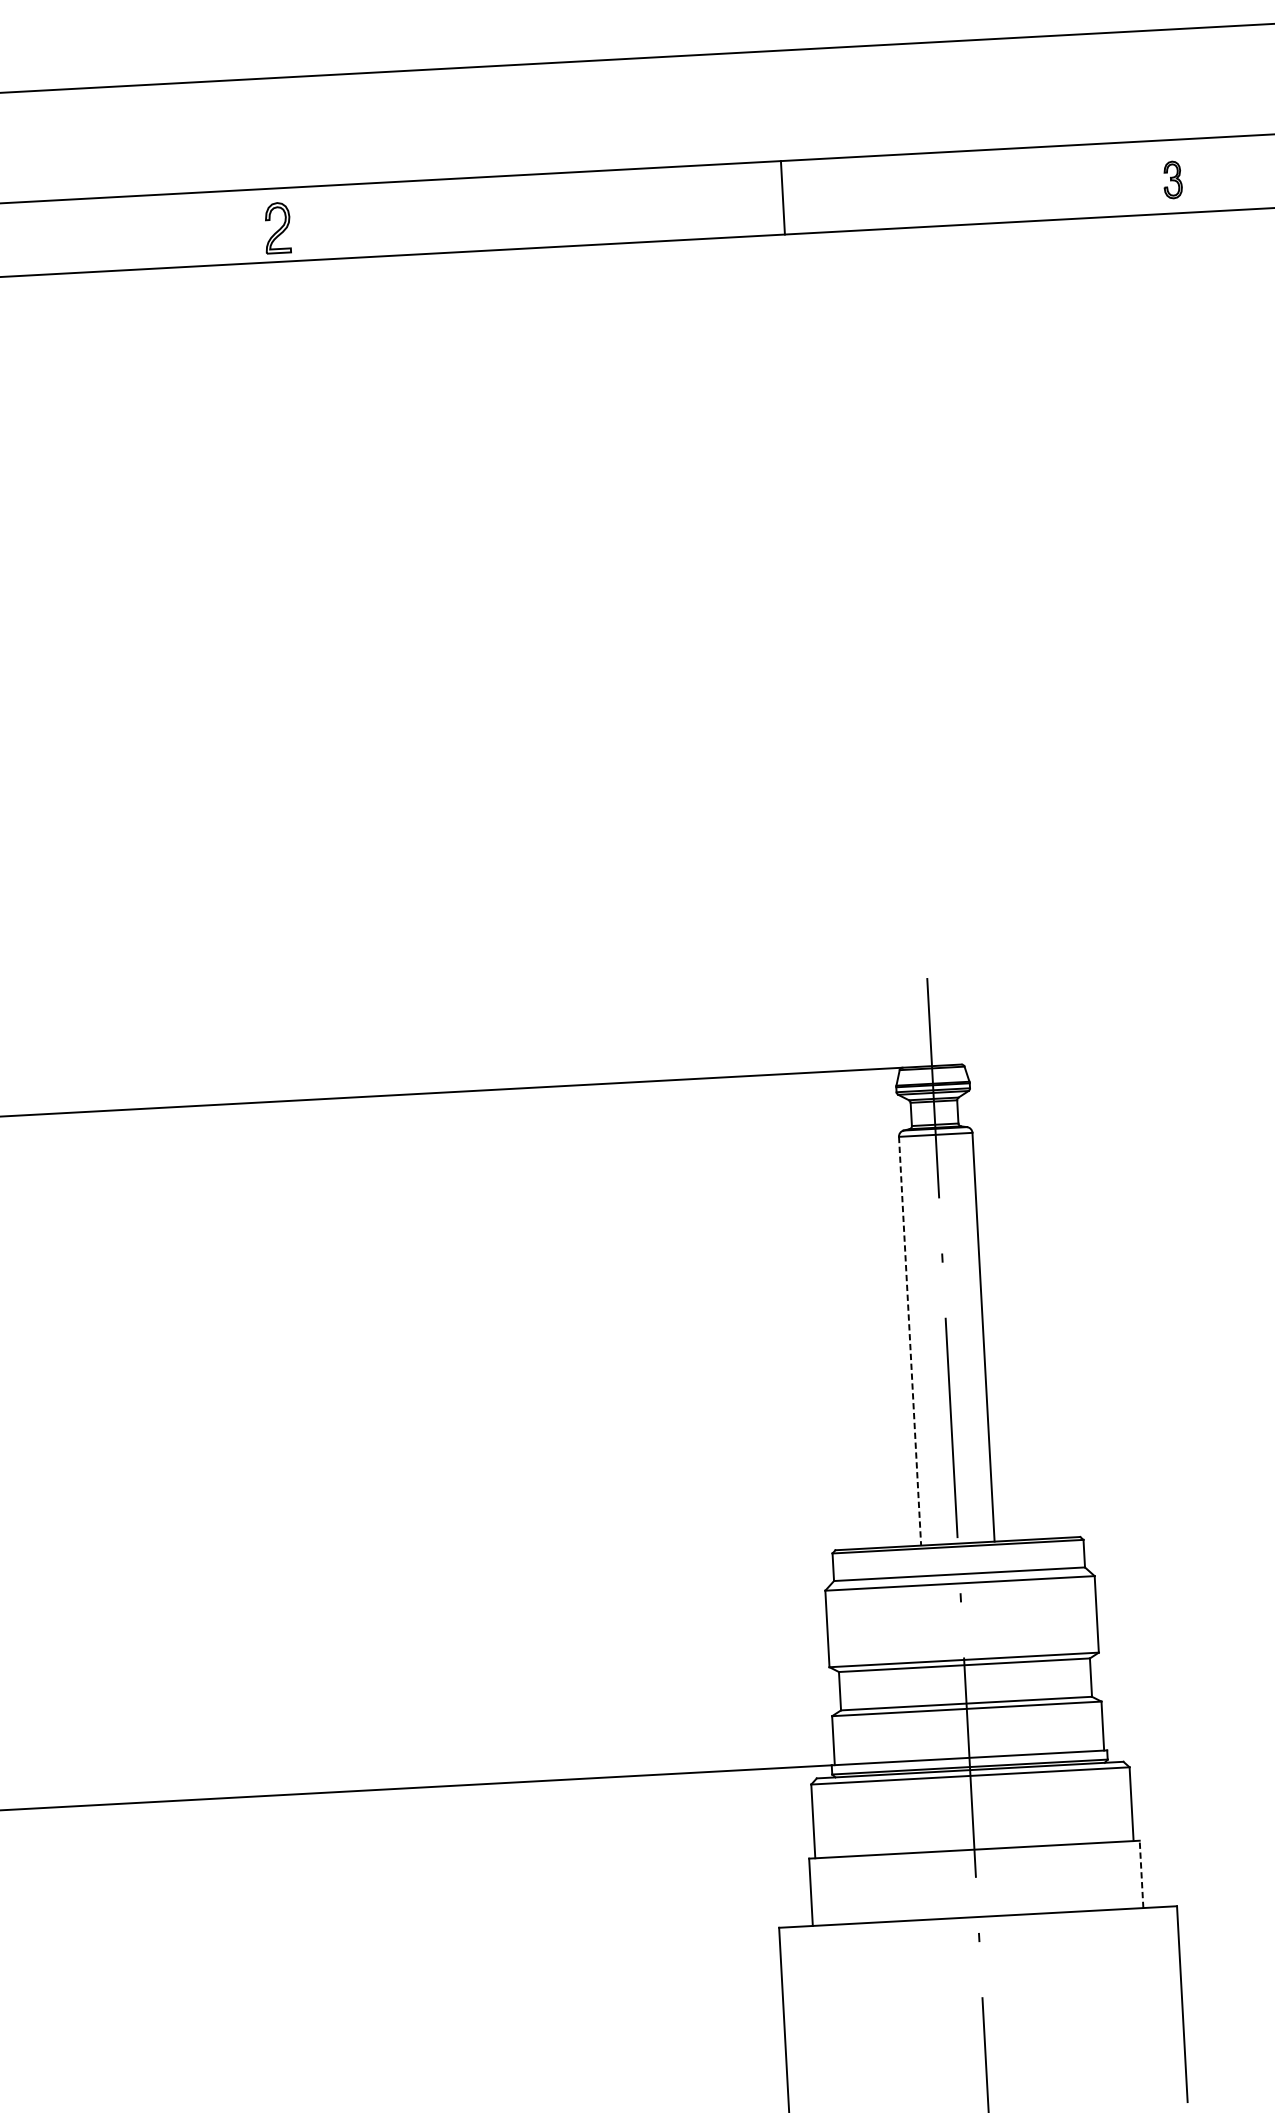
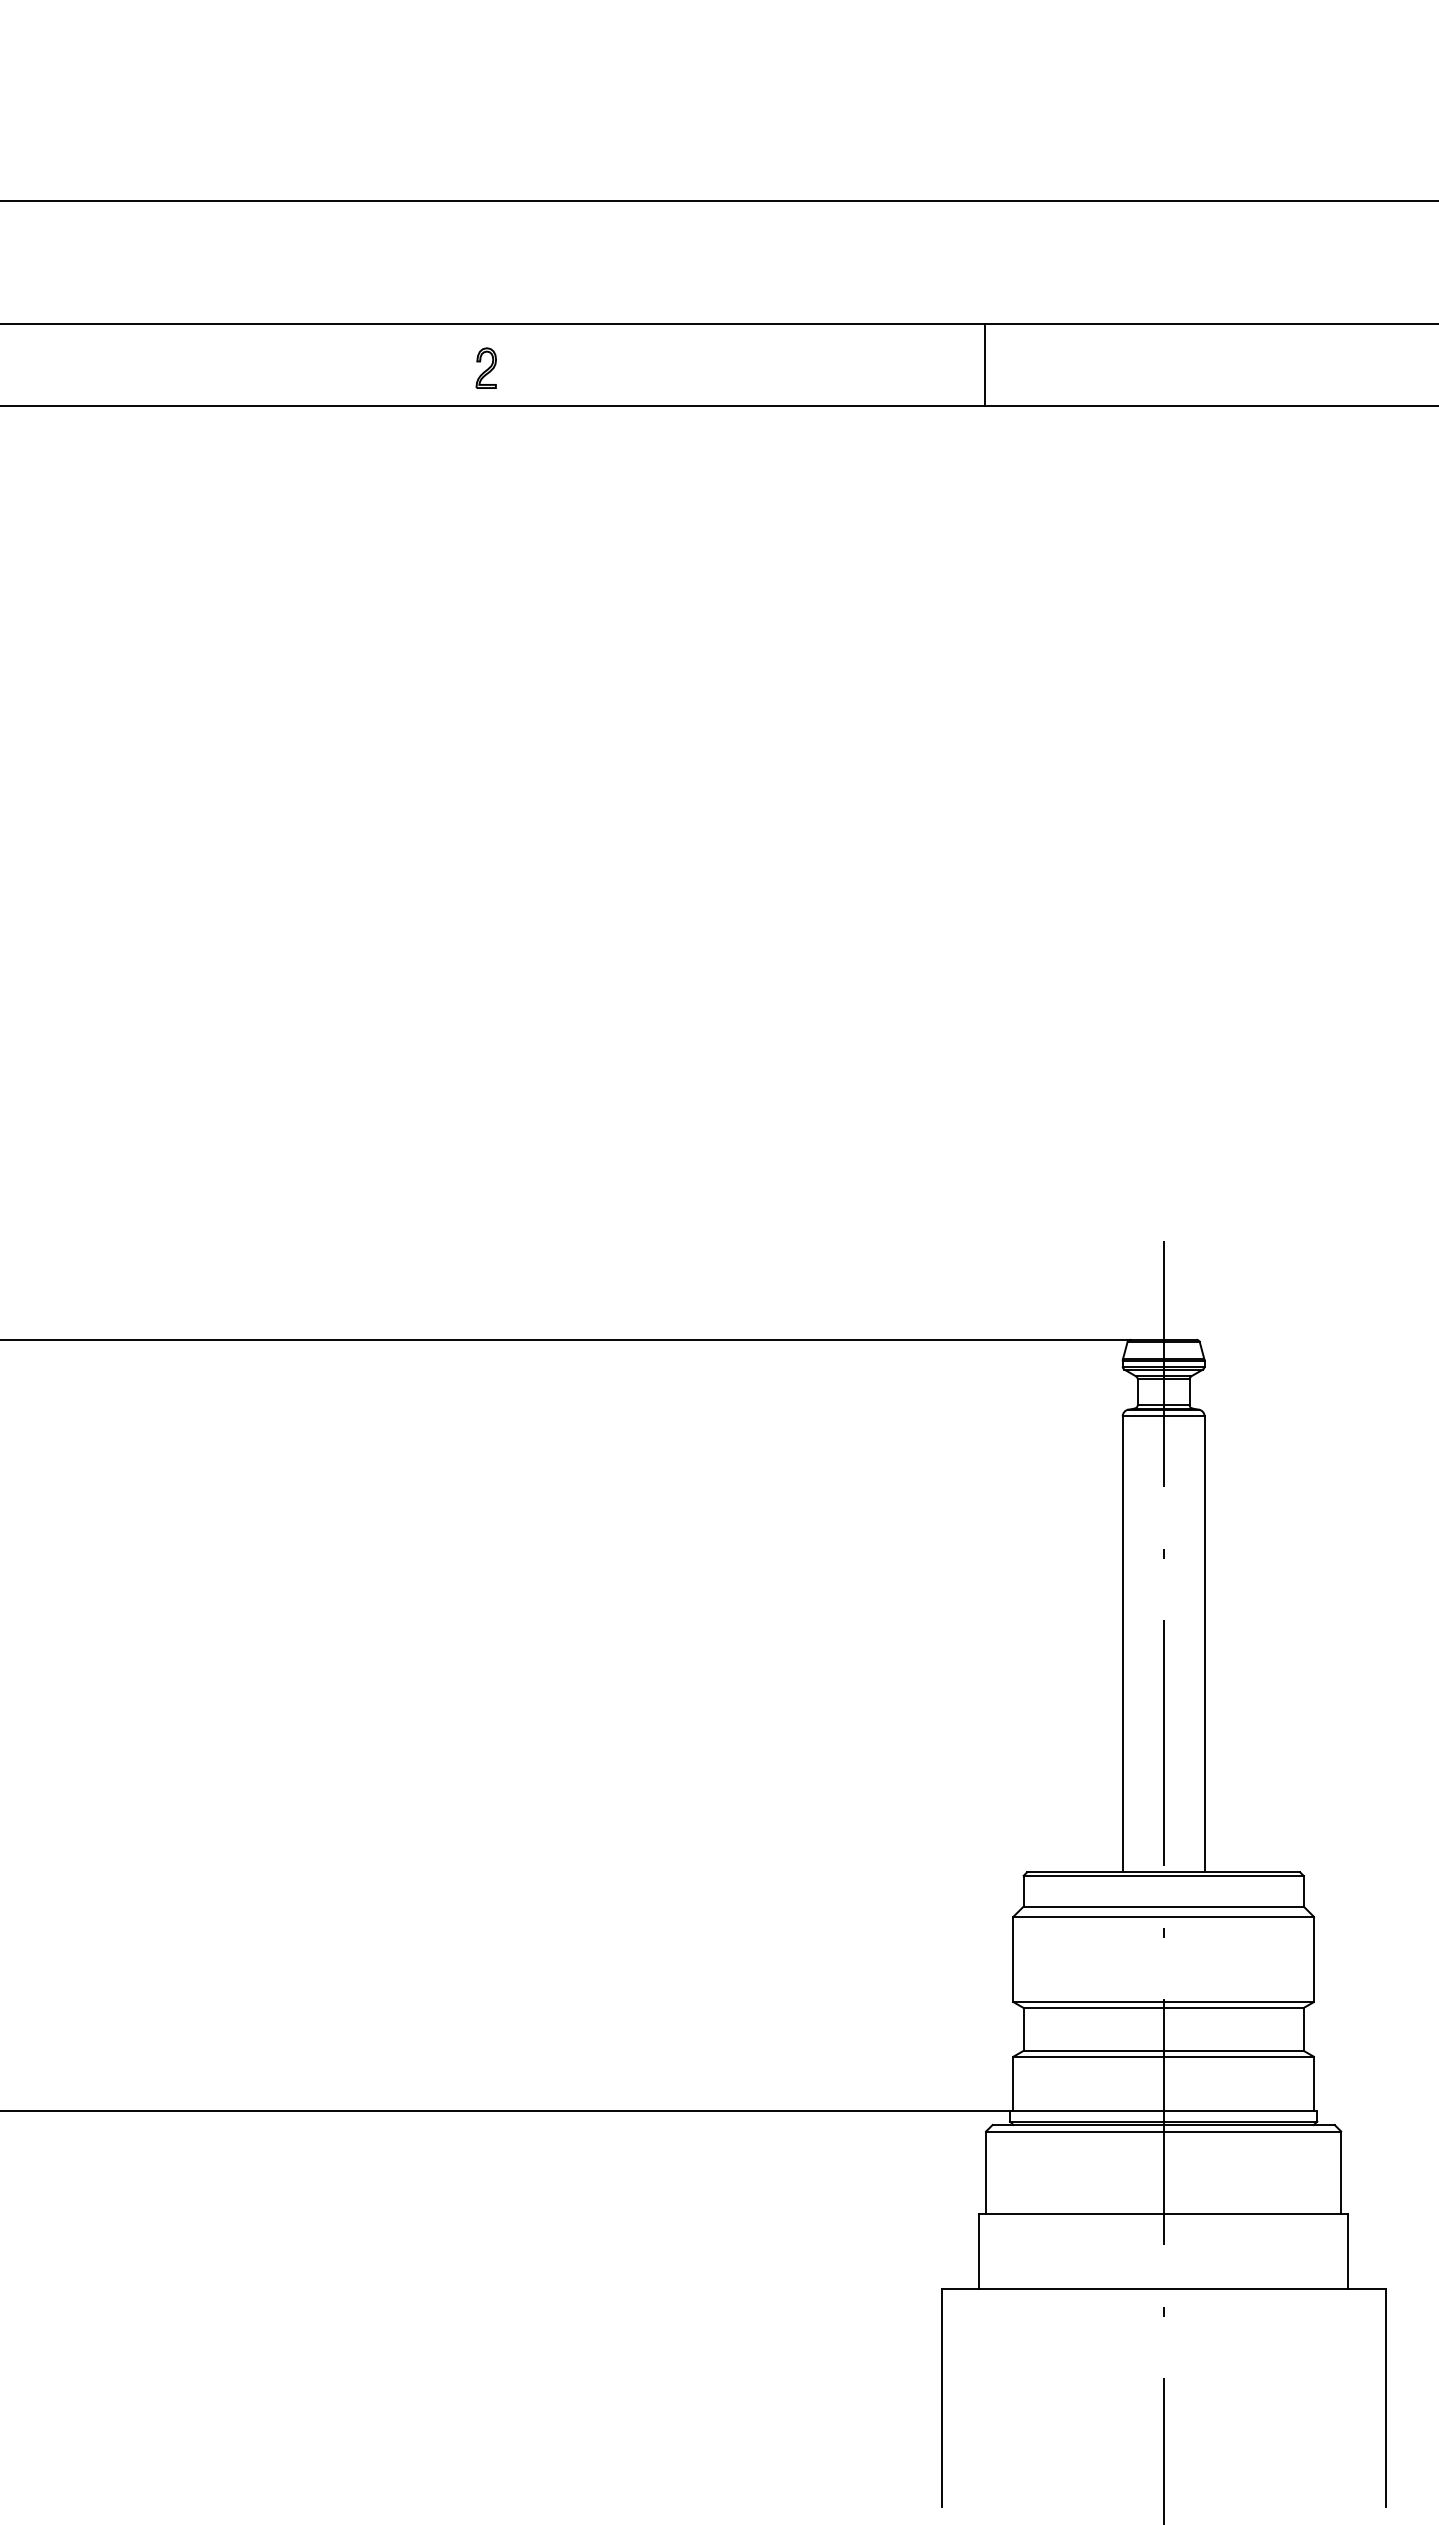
line: (783, 198) -> (985, 365), moved
part: (276, 227) -> (485, 367), size x0.71
line: (909, 1341) -> (1122, 1644), dashed -> solid
line: (1141, 1874) -> (1348, 2251), dashed -> solid

